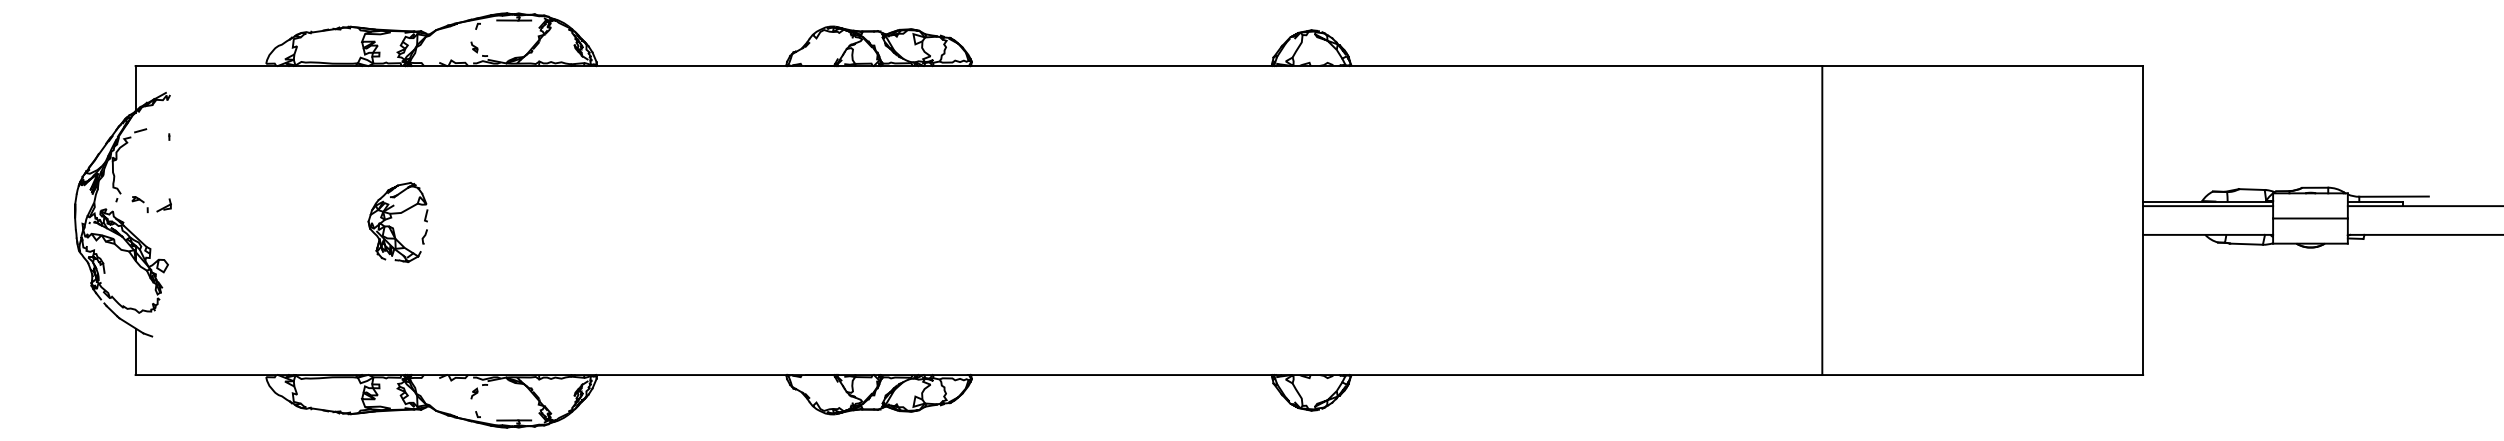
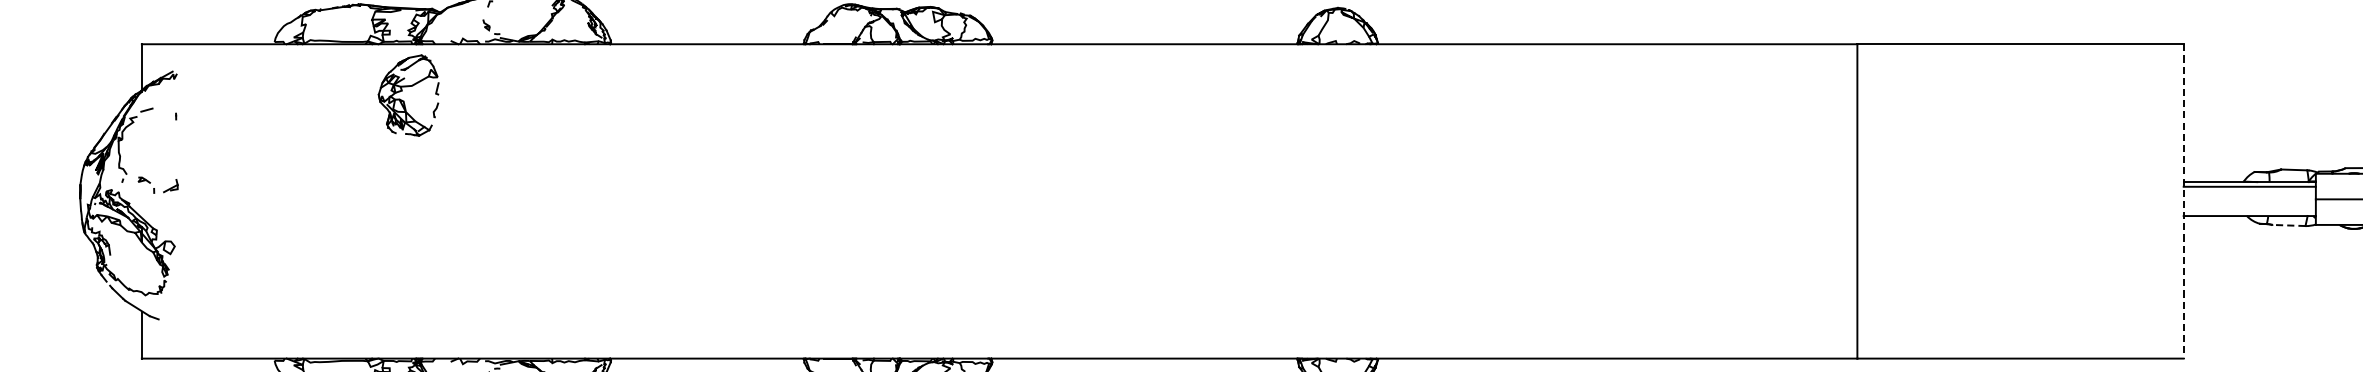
line: (2143, 220) -> (2184, 201), solid -> dashed
part: (397, 221) -> (408, 94), moved
line: (2246, 244) -> (2288, 225), solid -> dashed

